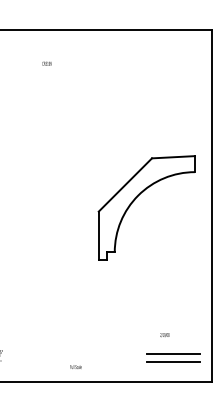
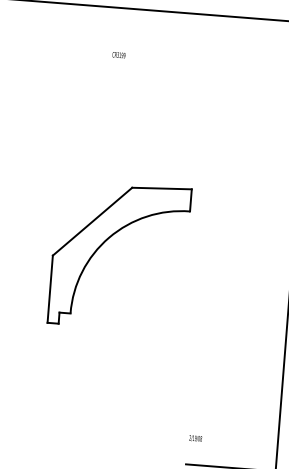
text: (46, 63) -> (118, 54), moved
part: (134, 201) -> (103, 245), moved
text: (164, 335) -> (195, 439), moved

